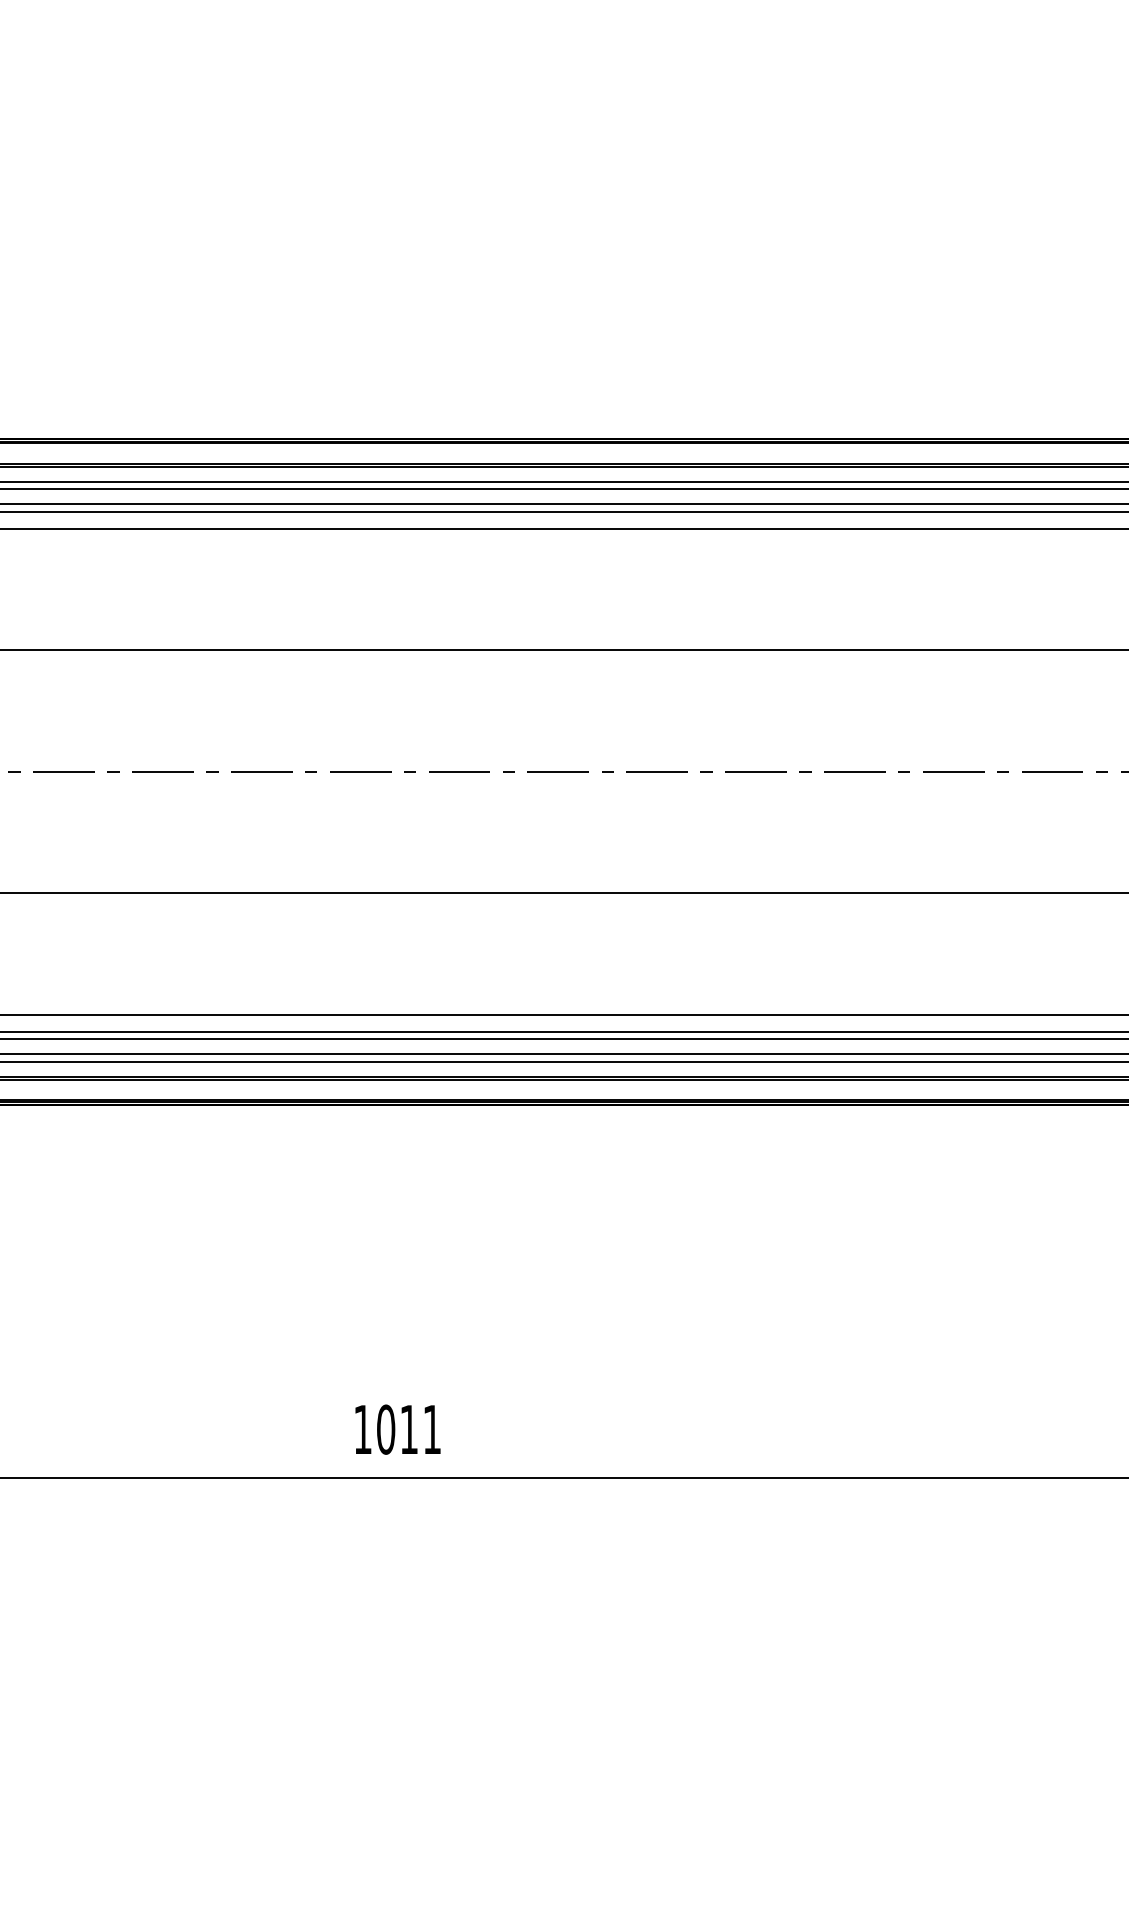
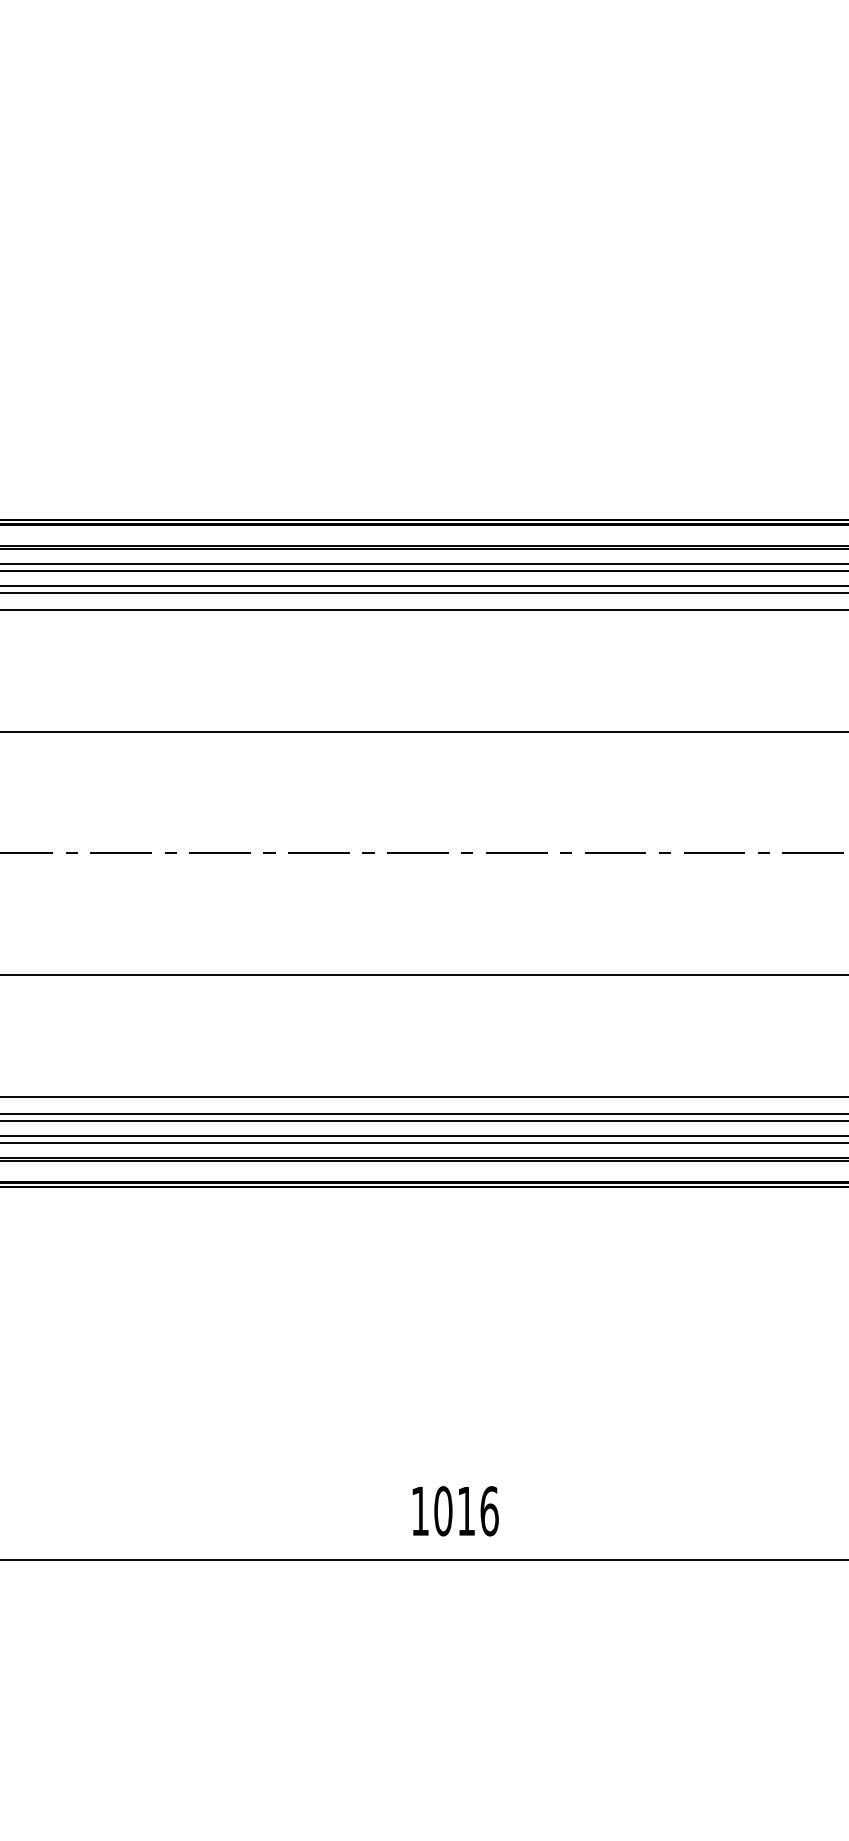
text: (432, 1429) -> (489, 1511), 1011 -> 1016

